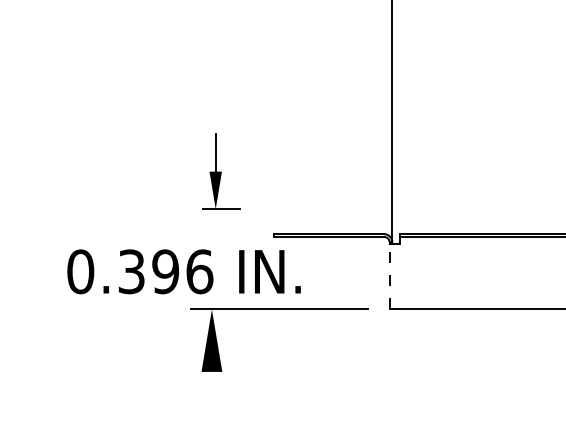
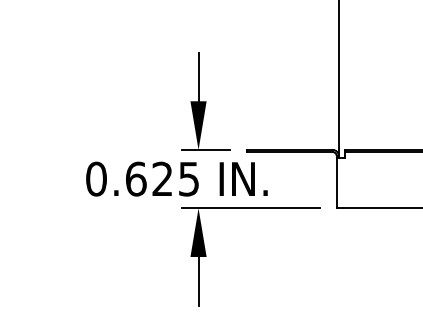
part: (221, 171) -> (206, 101), size x1.67
text: (165, 271) -> (162, 178), 0.396 -> 0.625
line: (389, 276) -> (336, 182), dashed -> solid
line: (211, 402) -> (198, 280), added

